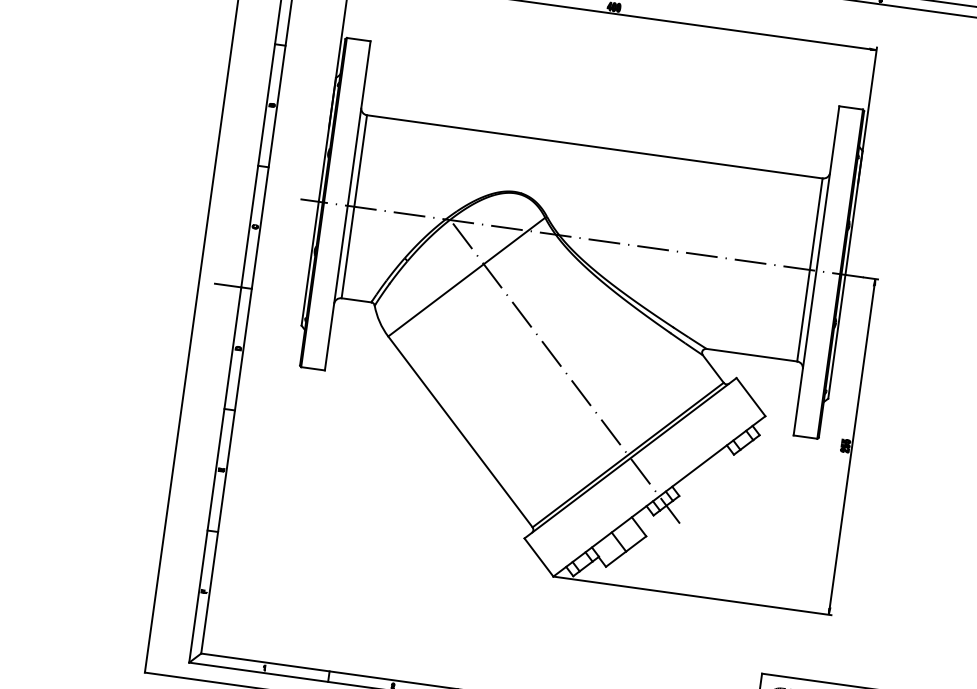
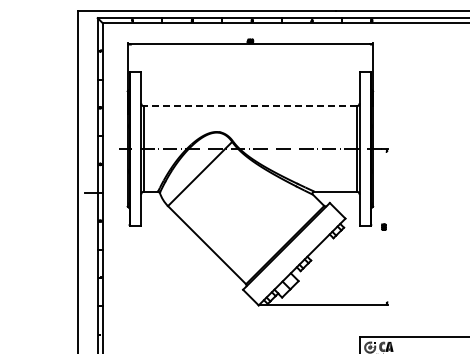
line: (592, 146) -> (249, 106), solid -> dashed
line: (567, 375) -> (252, 212), removed
line: (852, 447) -> (387, 227), removed

